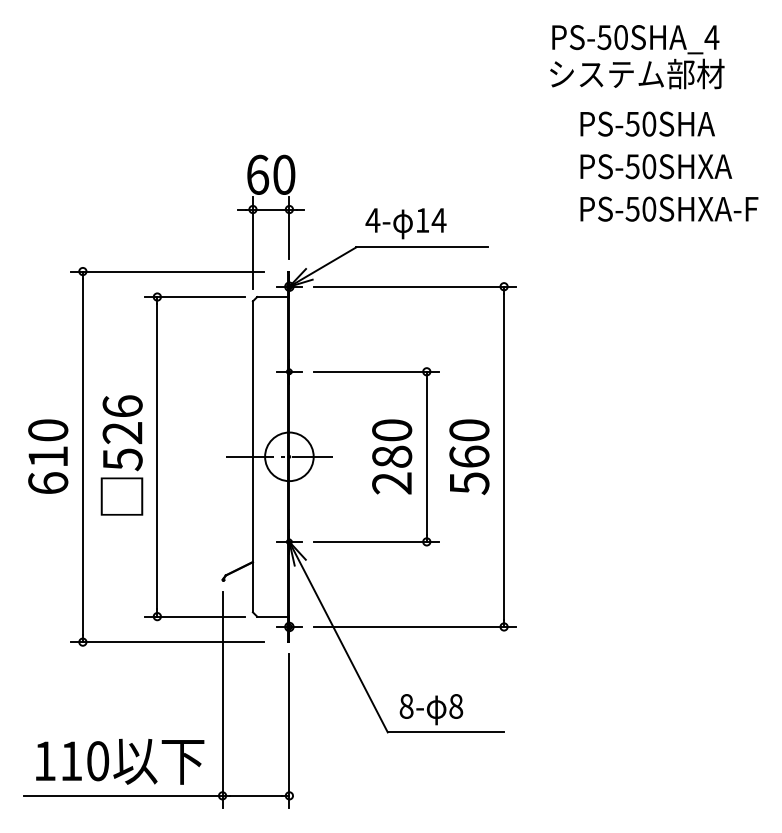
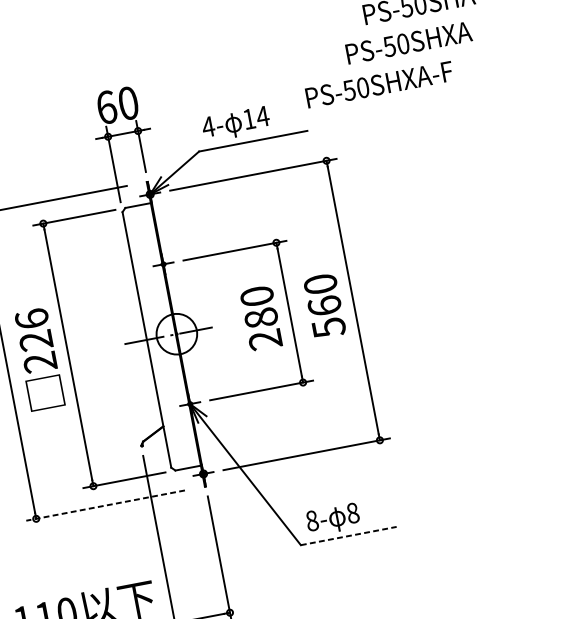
text: (656, 166) -> (409, 42), moved
text: (669, 208) -> (379, 84), moved
text: (122, 459) -> (40, 362), 526 -> 226
line: (167, 642) -> (105, 505), solid -> dashed
line: (446, 732) -> (349, 536), solid -> dashed

